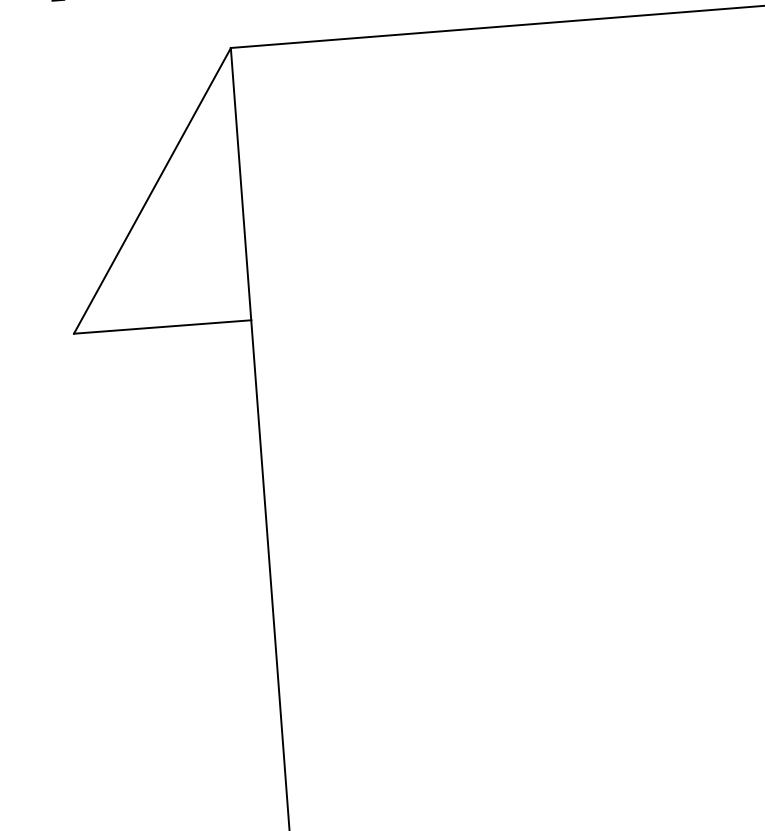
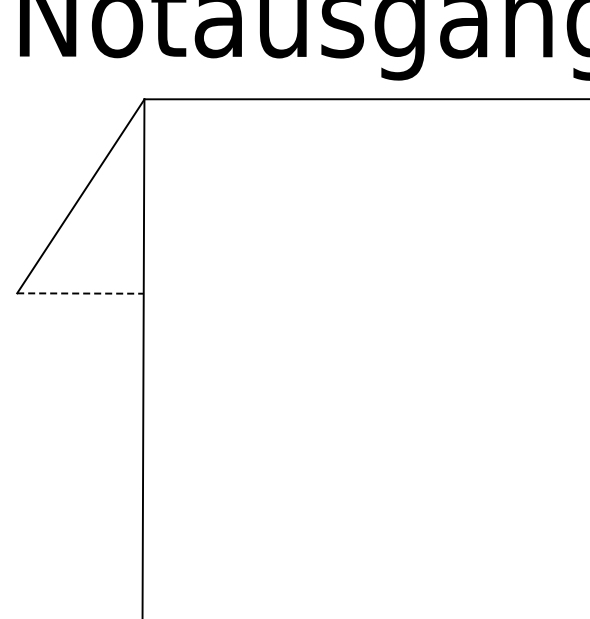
line: (164, 326) -> (81, 293), solid -> dashed

